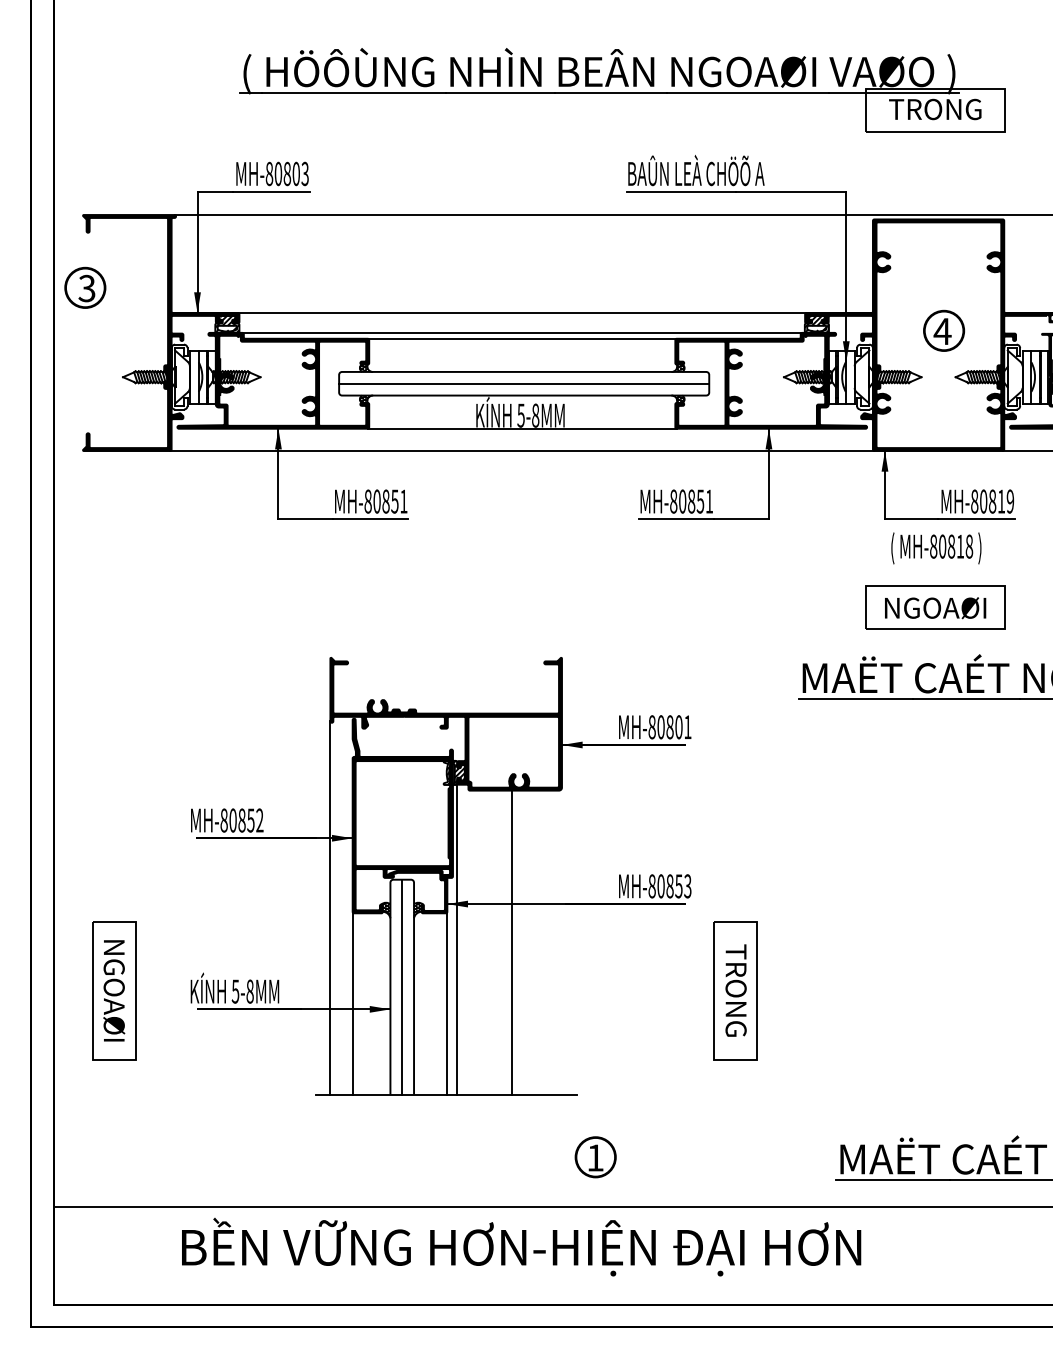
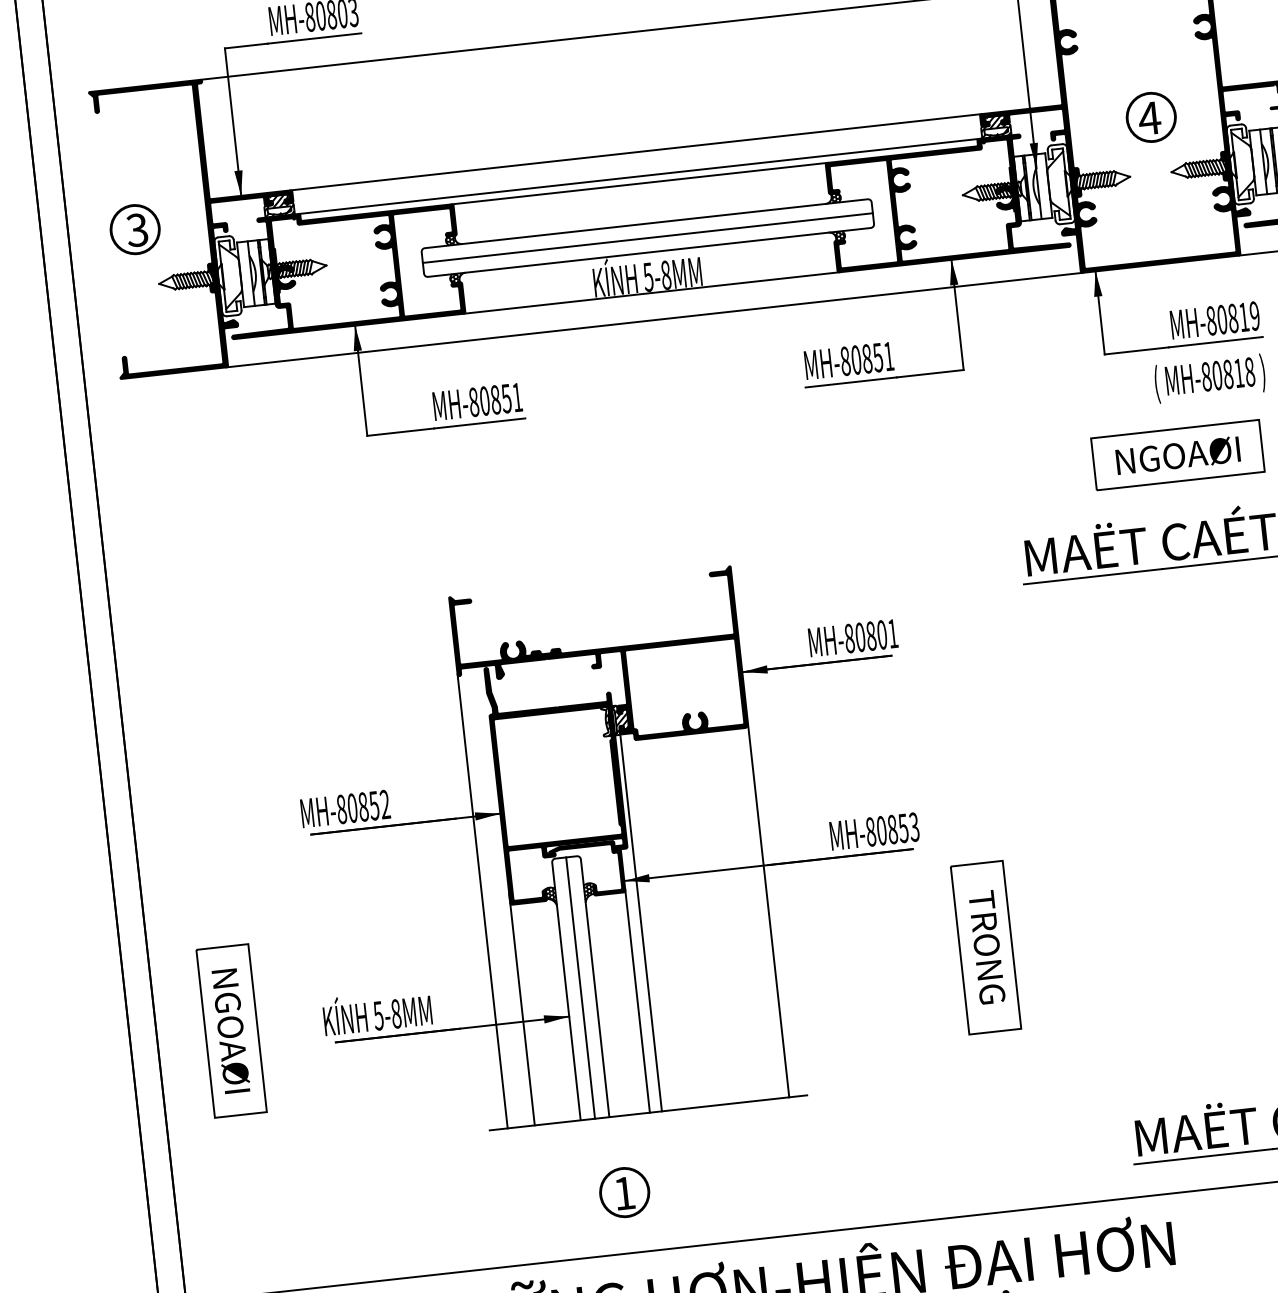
part: (85, 287) -> (135, 229), moved
text: (936, 548) -> (1210, 378), moved
line: (511, 940) -> (767, 909), moved
part: (595, 1157) -> (624, 1192), moved

